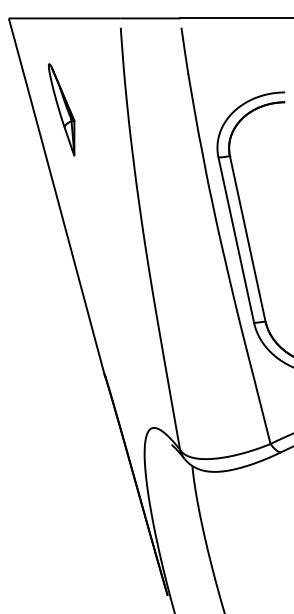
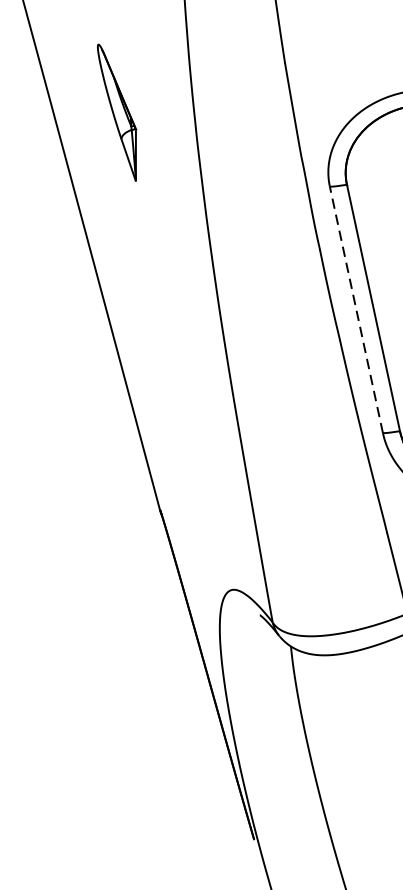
part: (61, 109) -> (116, 112), moved
line: (236, 240) -> (356, 310), solid -> dashed

